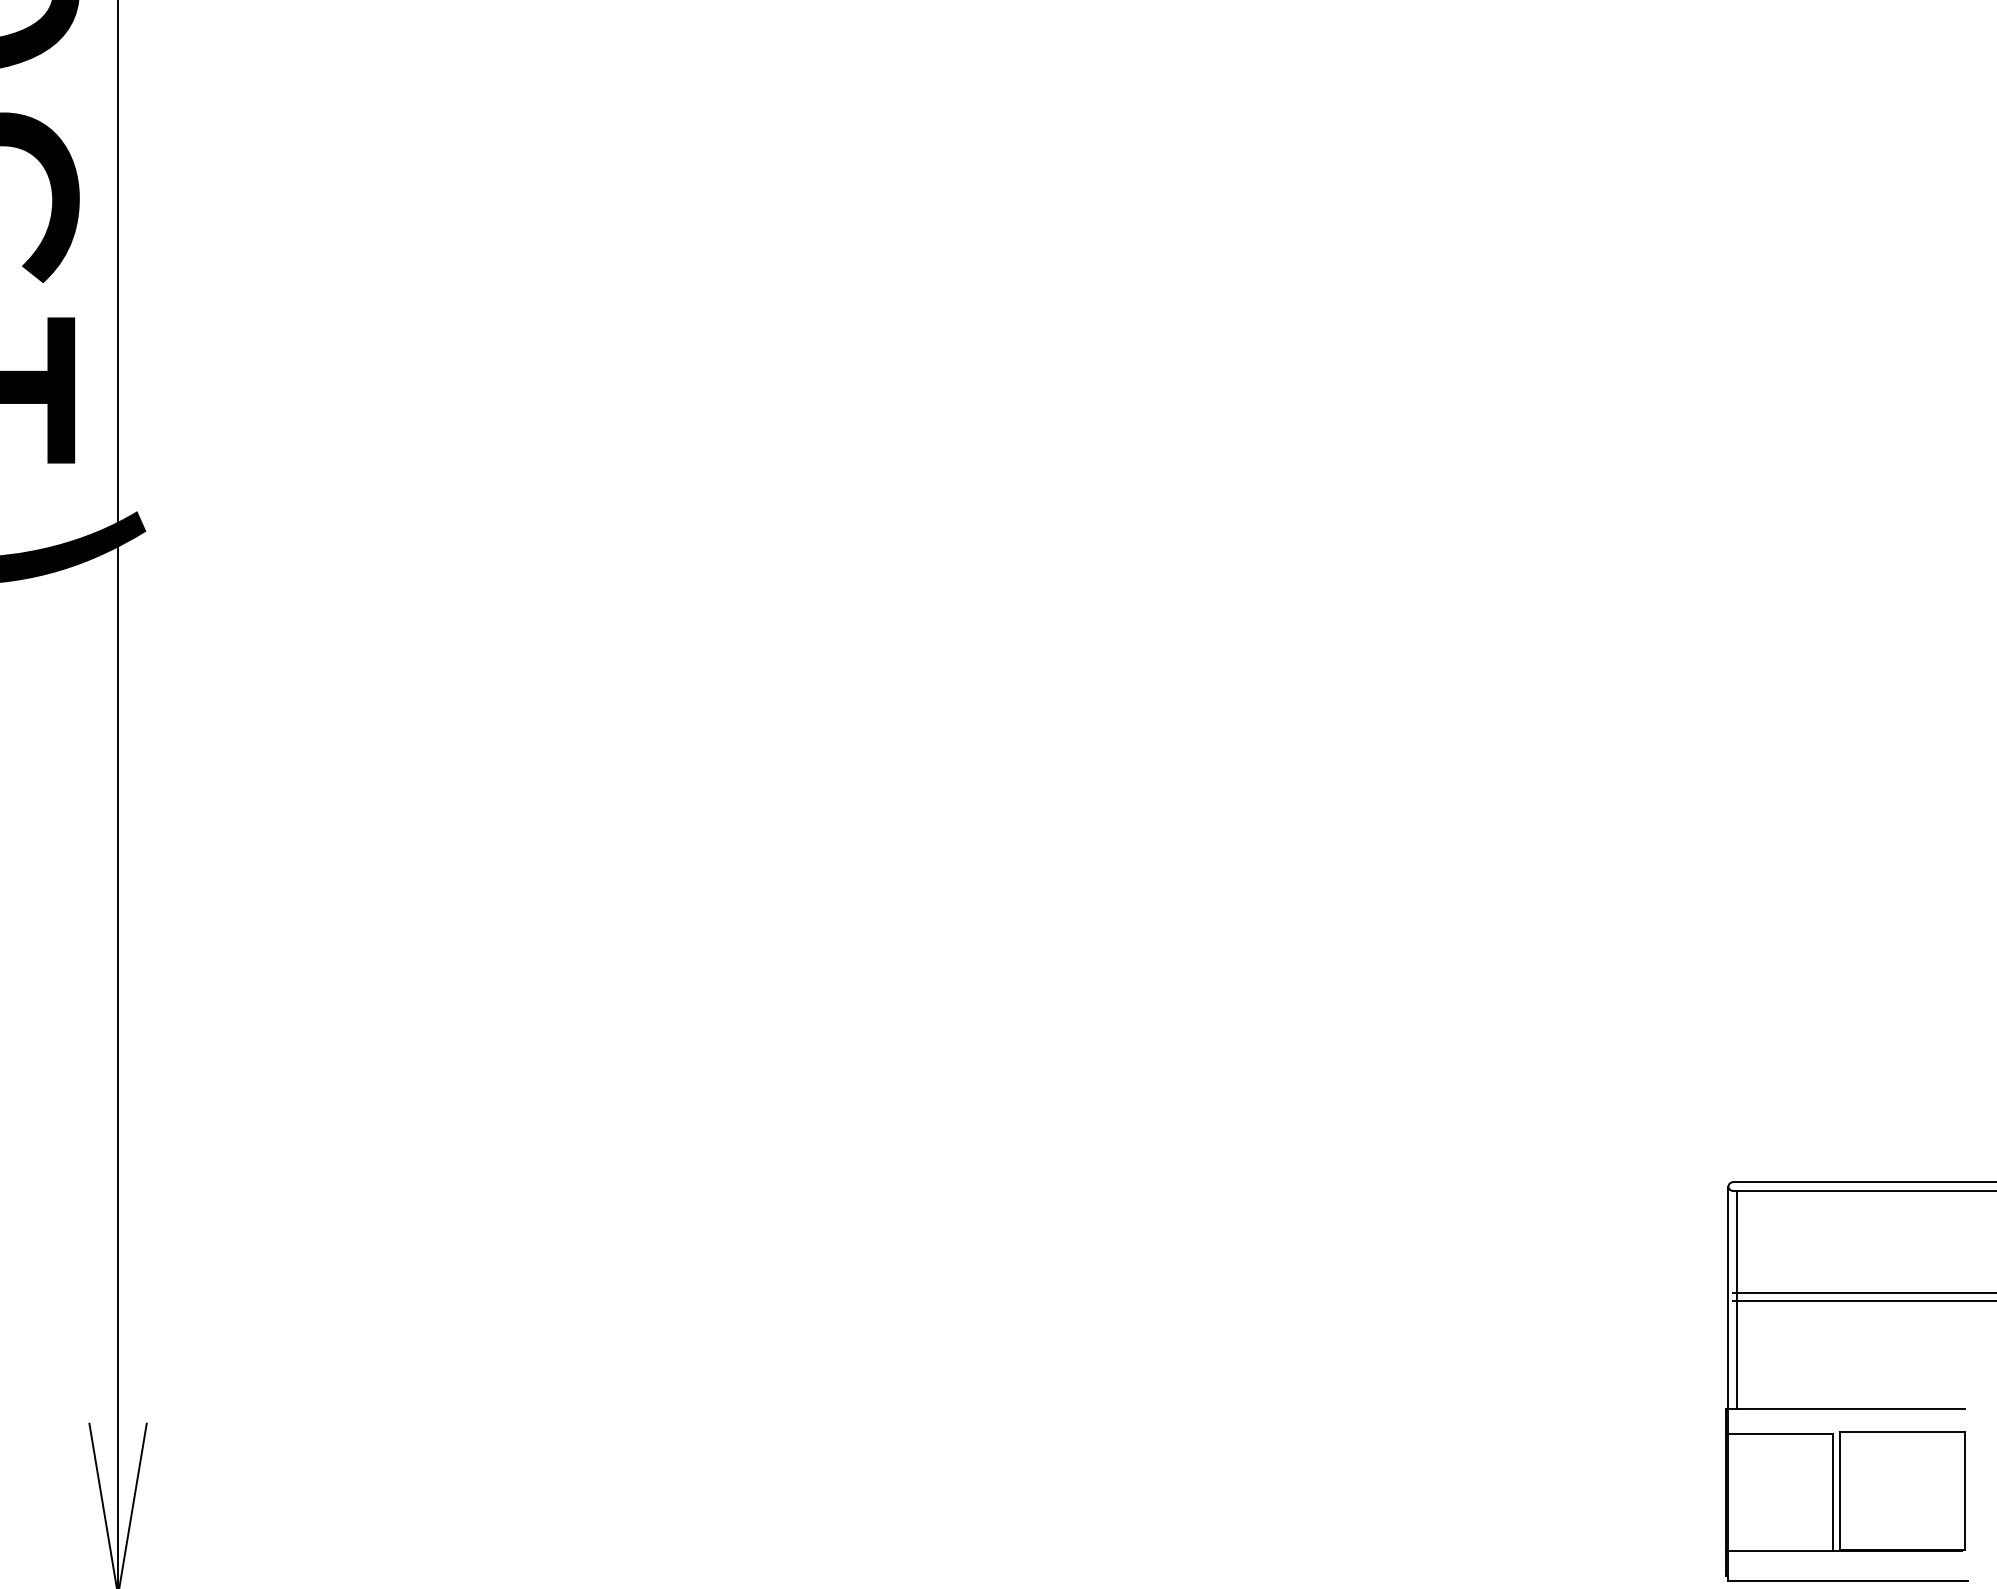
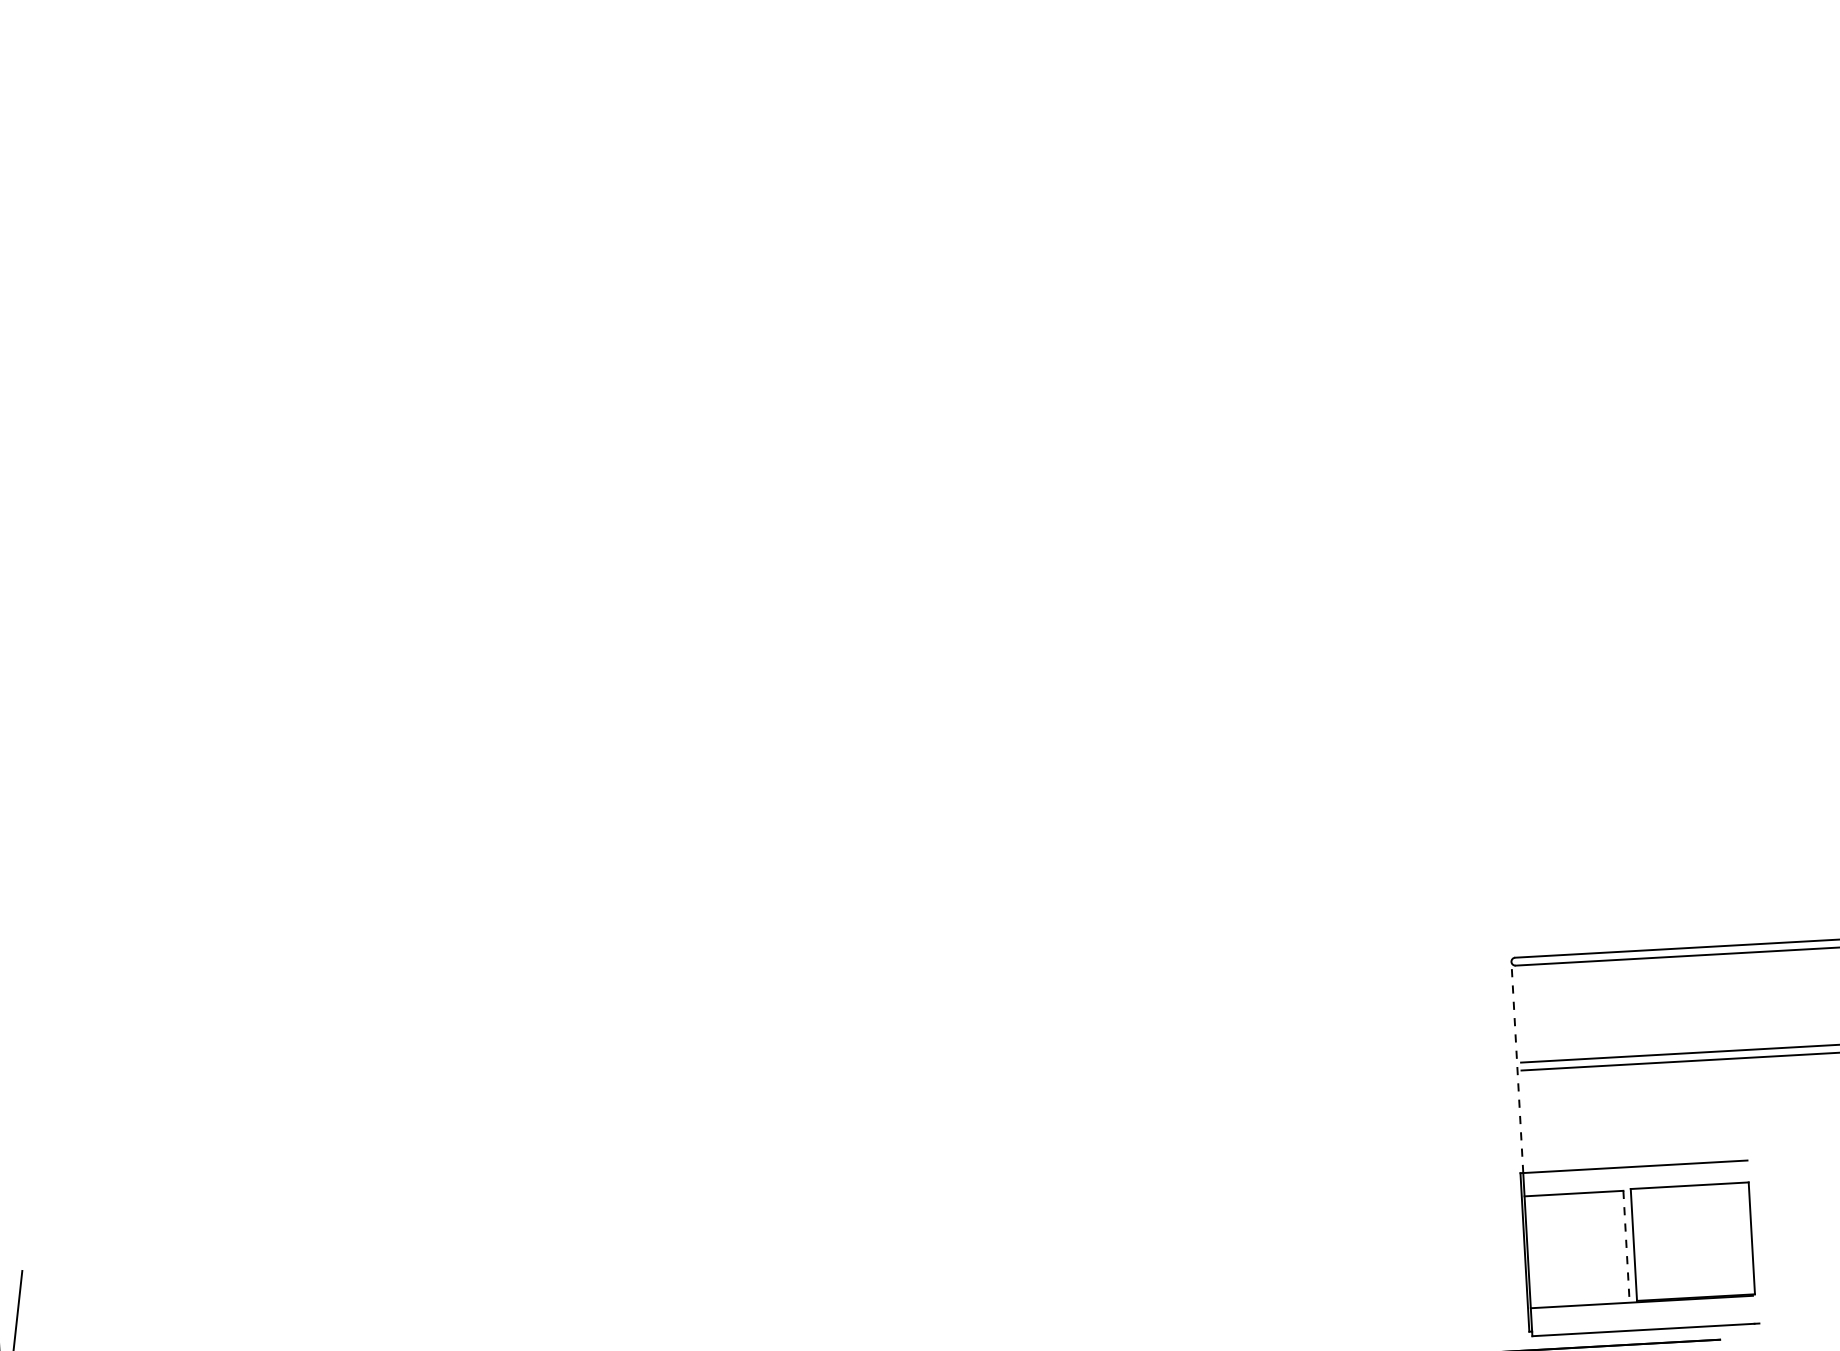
line: (1728, 1297) -> (1517, 1067), solid -> dashed
line: (1736, 1299) -> (1525, 1068), removed
line: (1832, 1492) -> (1626, 1246), solid -> dashed

